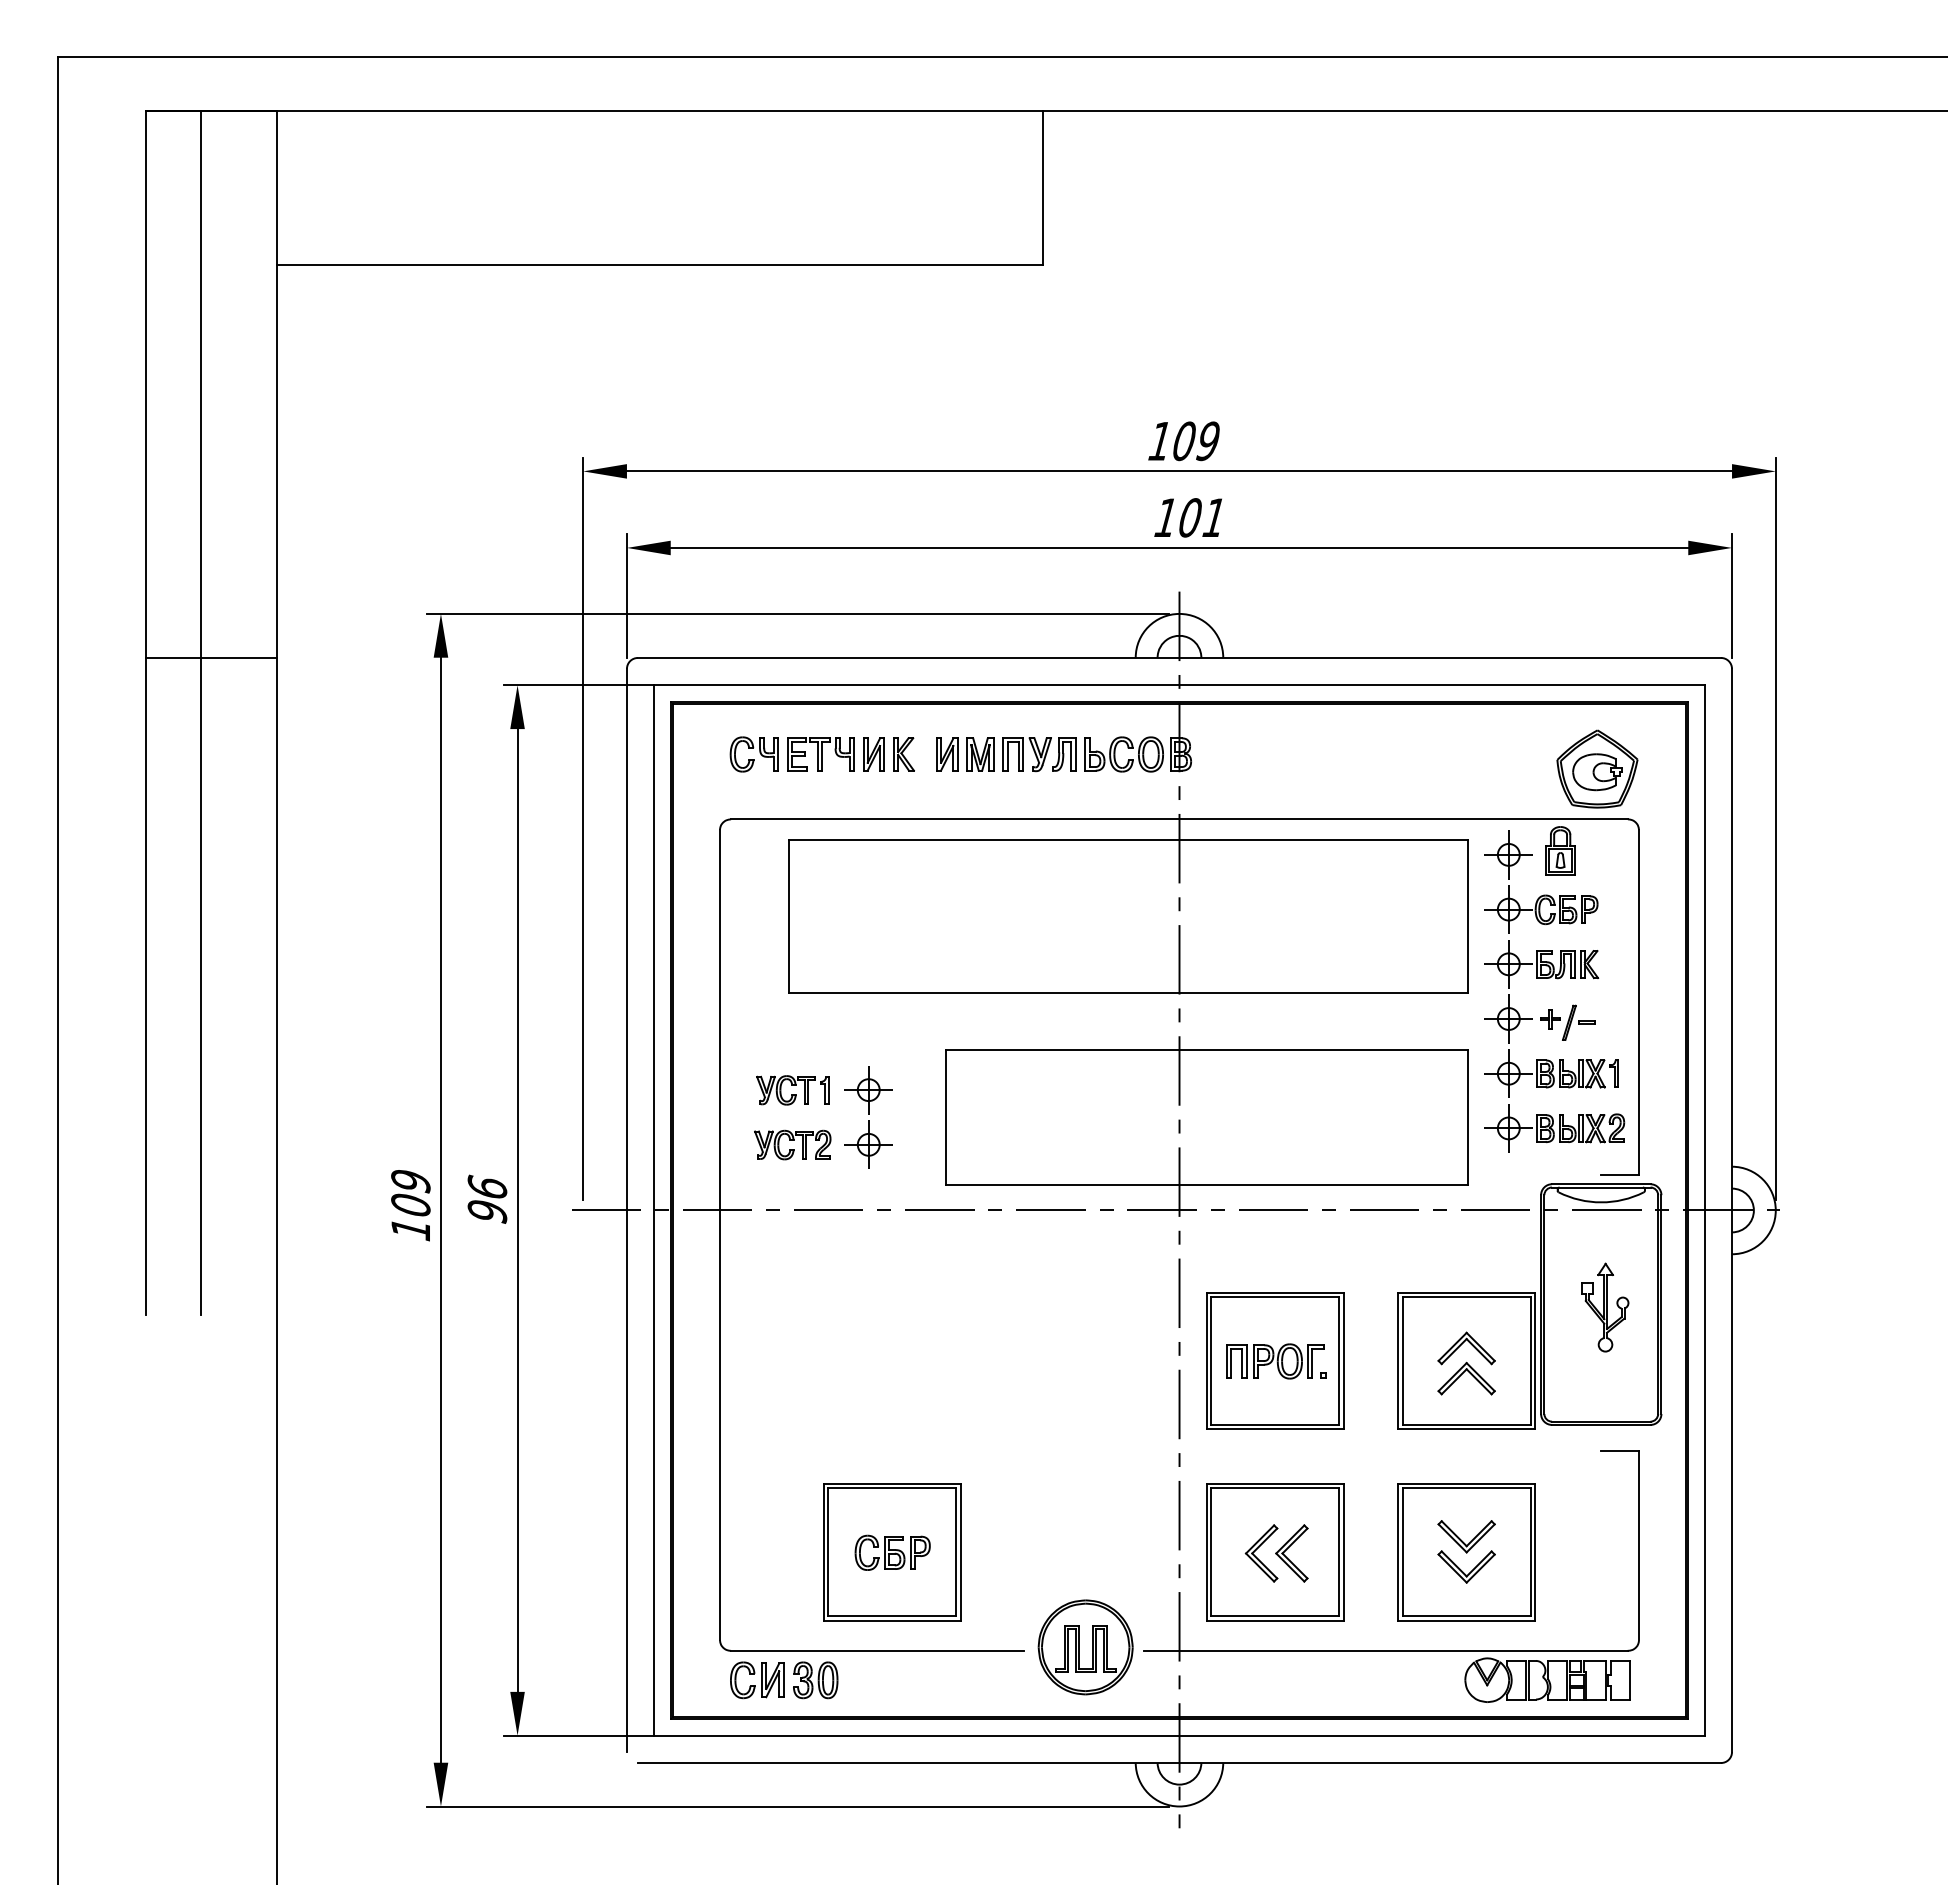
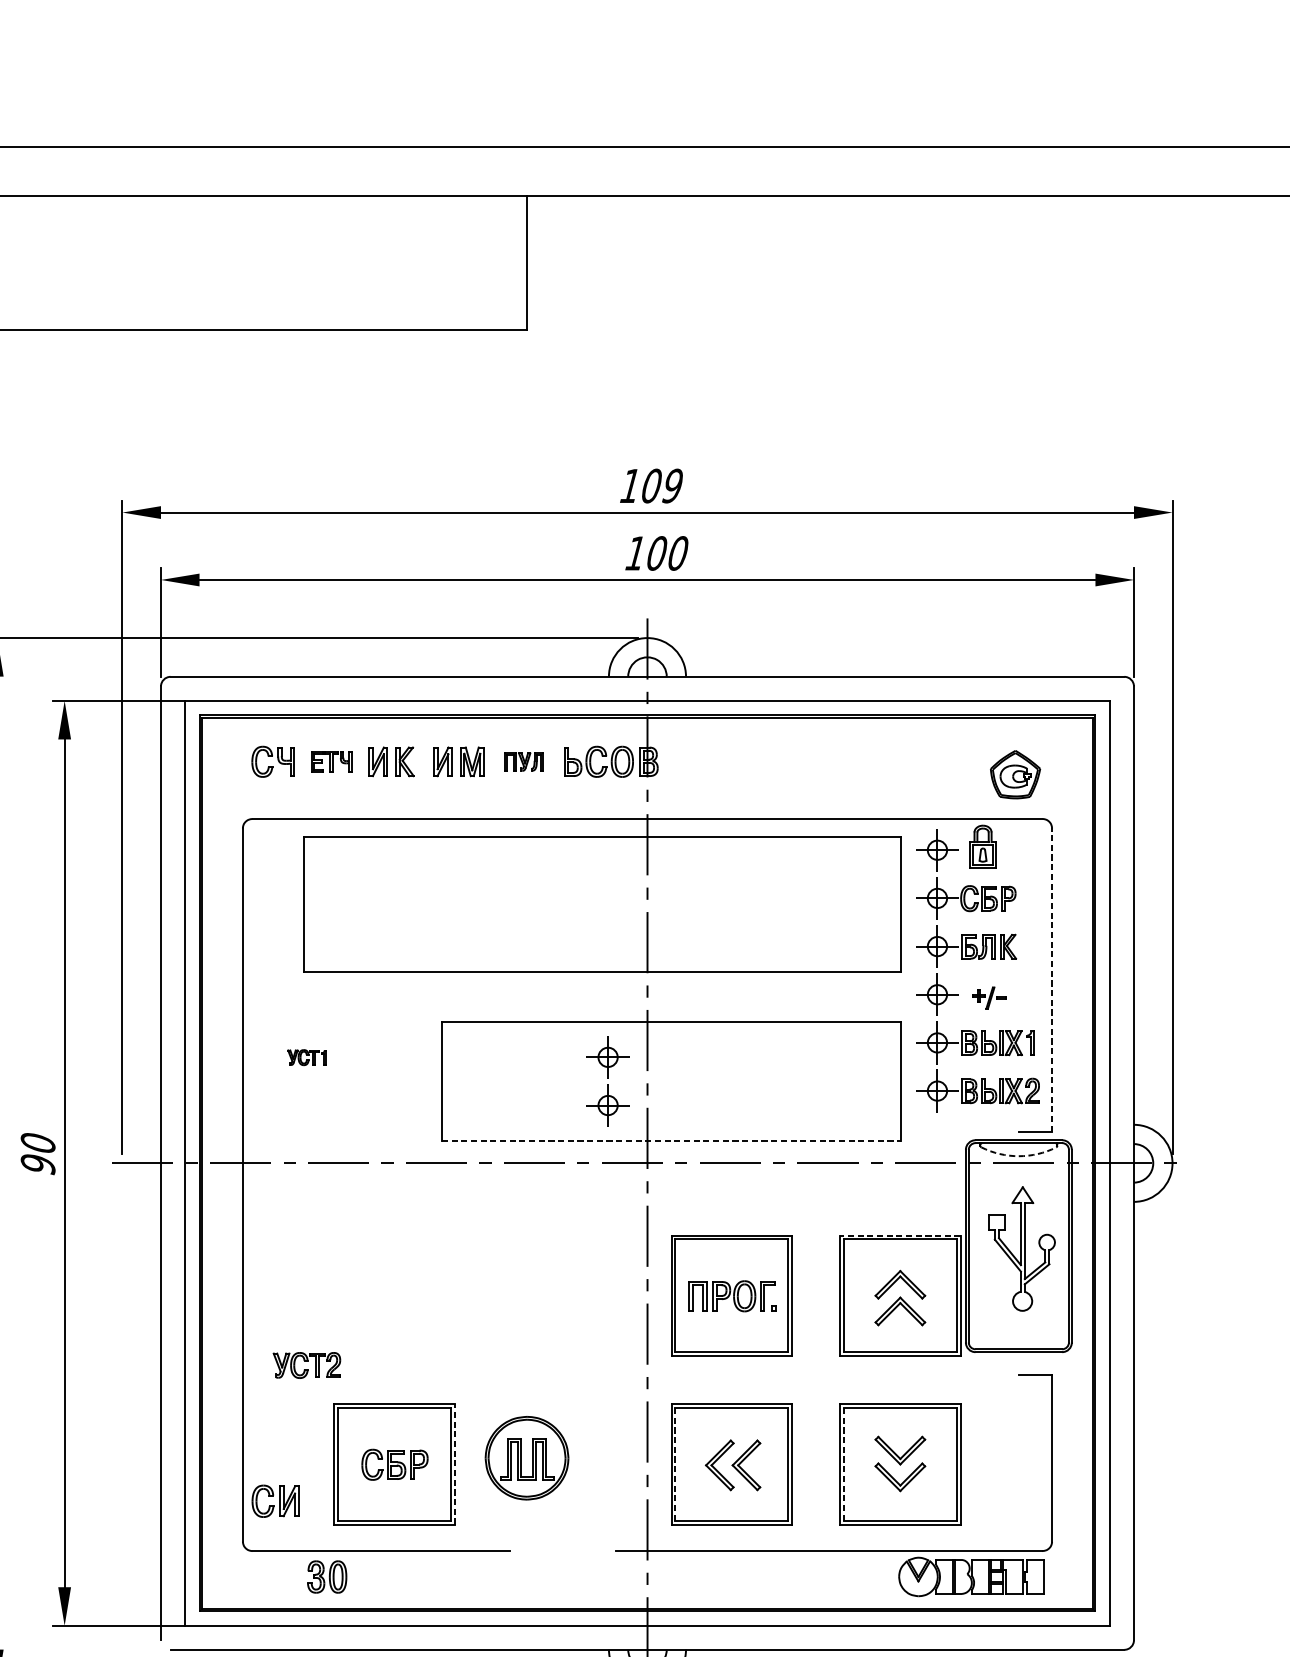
text: (1213, 517) -> (677, 553), 101 -> 100
part: (820, 754) -> (331, 761), size x0.7
part: (1039, 754) -> (524, 761), size x0.6
part: (1597, 768) -> (1015, 774), size x0.7
line: (1639, 1001) -> (1052, 979), solid -> dashed
part: (1567, 1022) -> (989, 997), size x0.7
part: (792, 1090) -> (306, 1057), size x0.6
part: (868, 1117) -> (607, 1081), moved
part: (792, 1144) -> (306, 1364), moved
line: (1206, 1184) -> (671, 1140), solid -> dashed
text: (487, 1186) -> (38, 1142), 96 -> 90
arc: (1601, 1202) -> (1019, 1156), solid -> dashed
line: (1466, 1292) -> (900, 1235), solid -> dashed
part: (1605, 1307) -> (1022, 1248), size x1.6
line: (960, 1551) -> (454, 1463), solid -> dashed
line: (1211, 1552) -> (675, 1464), solid -> dashed
line: (1402, 1552) -> (843, 1464), solid -> dashed
part: (1085, 1647) -> (526, 1458), moved
part: (757, 1680) -> (275, 1501), moved

